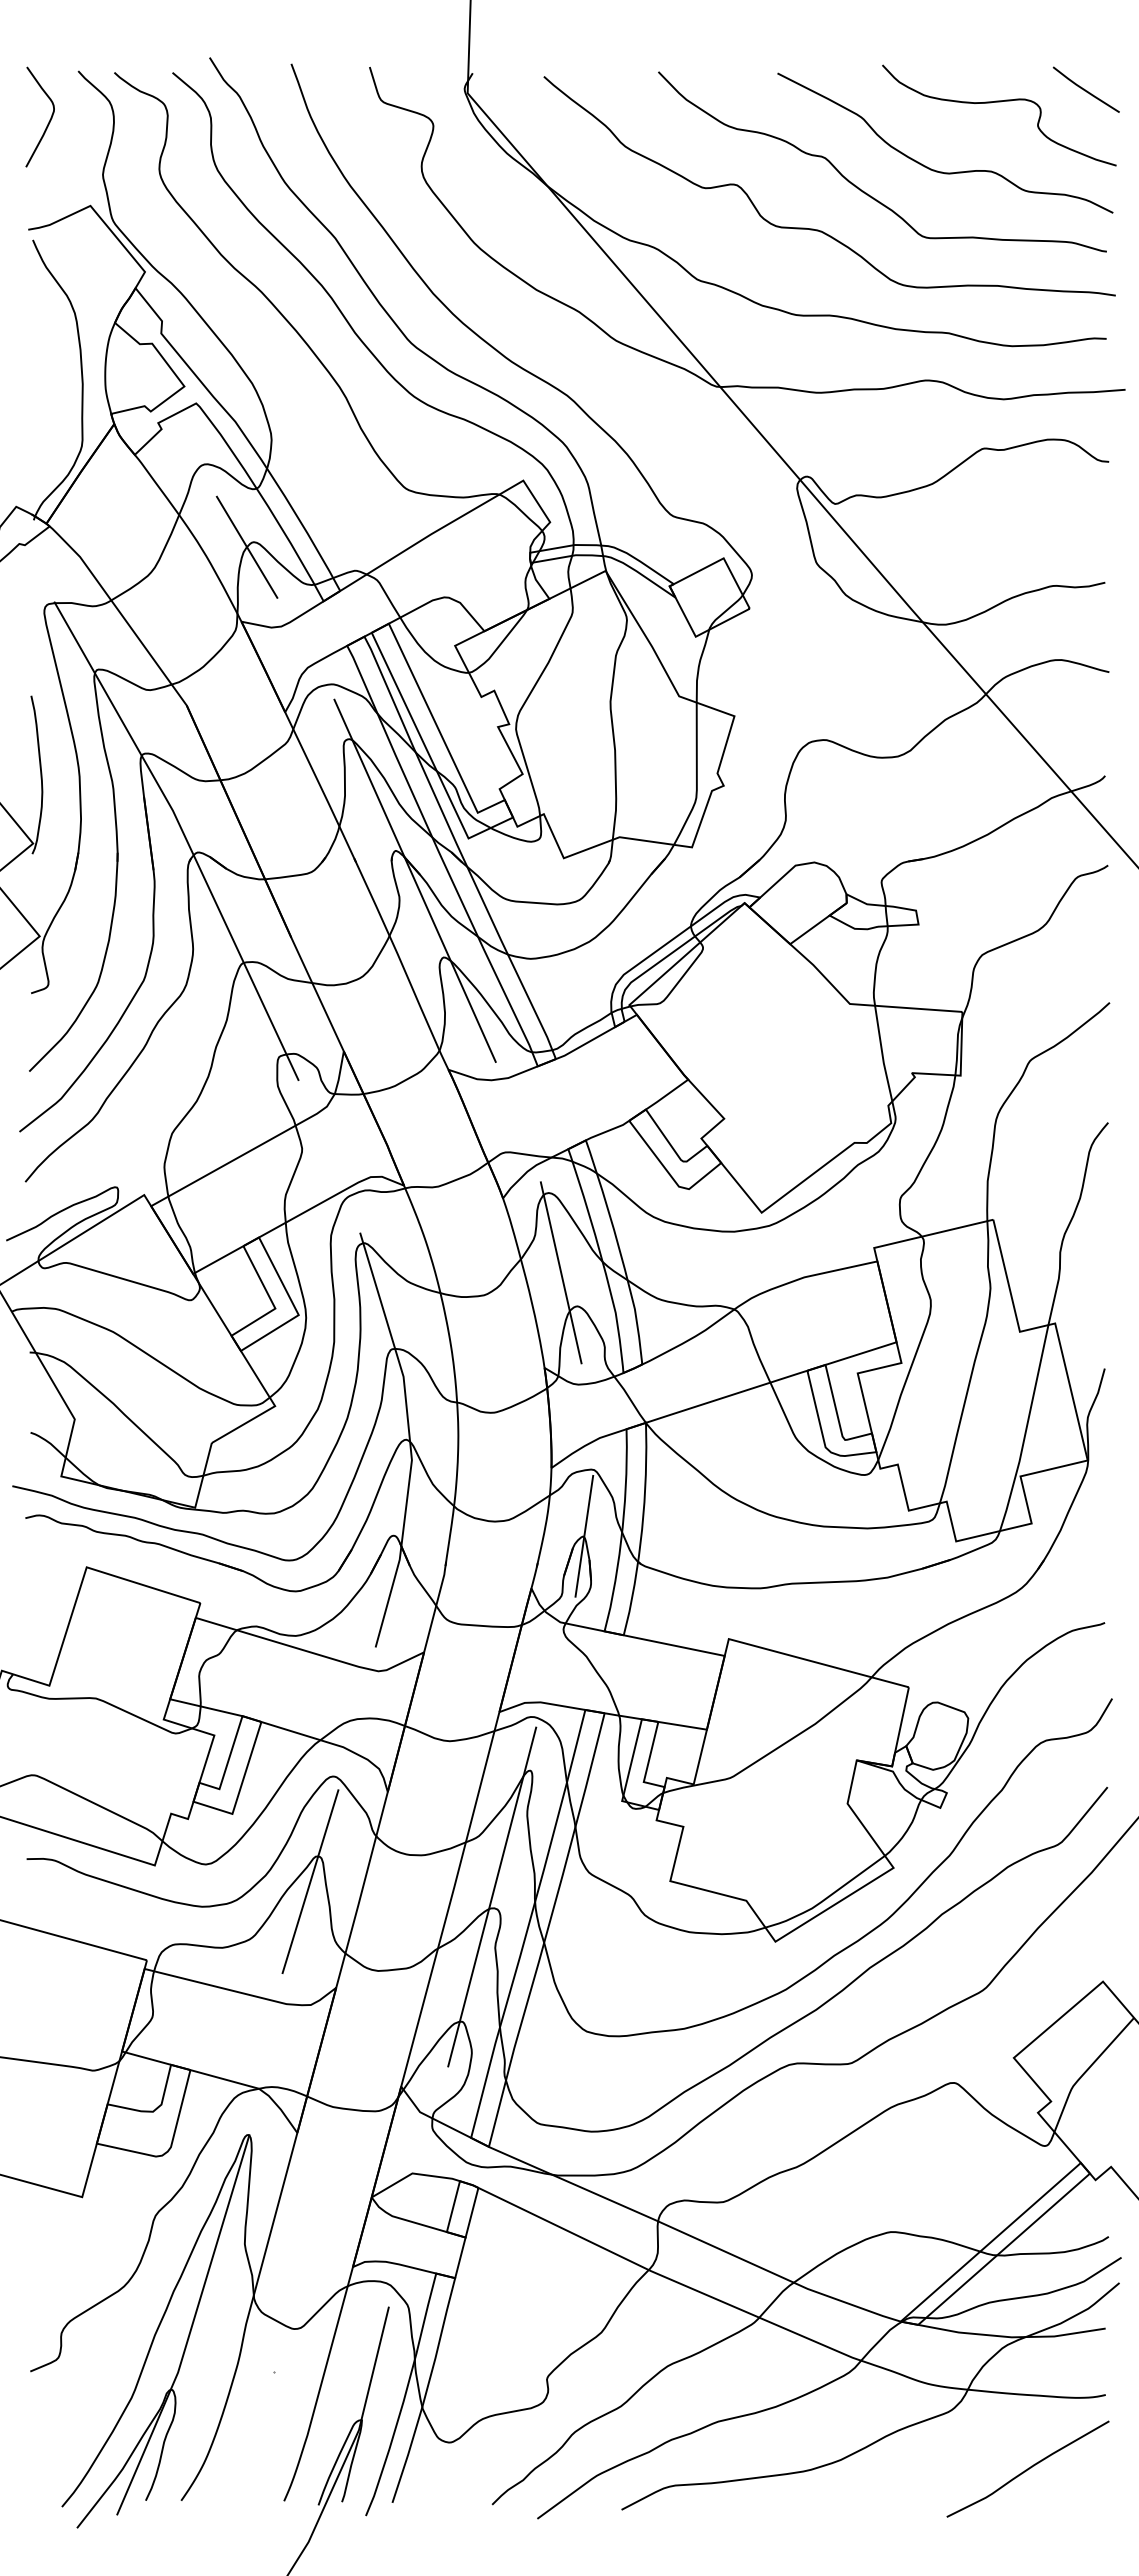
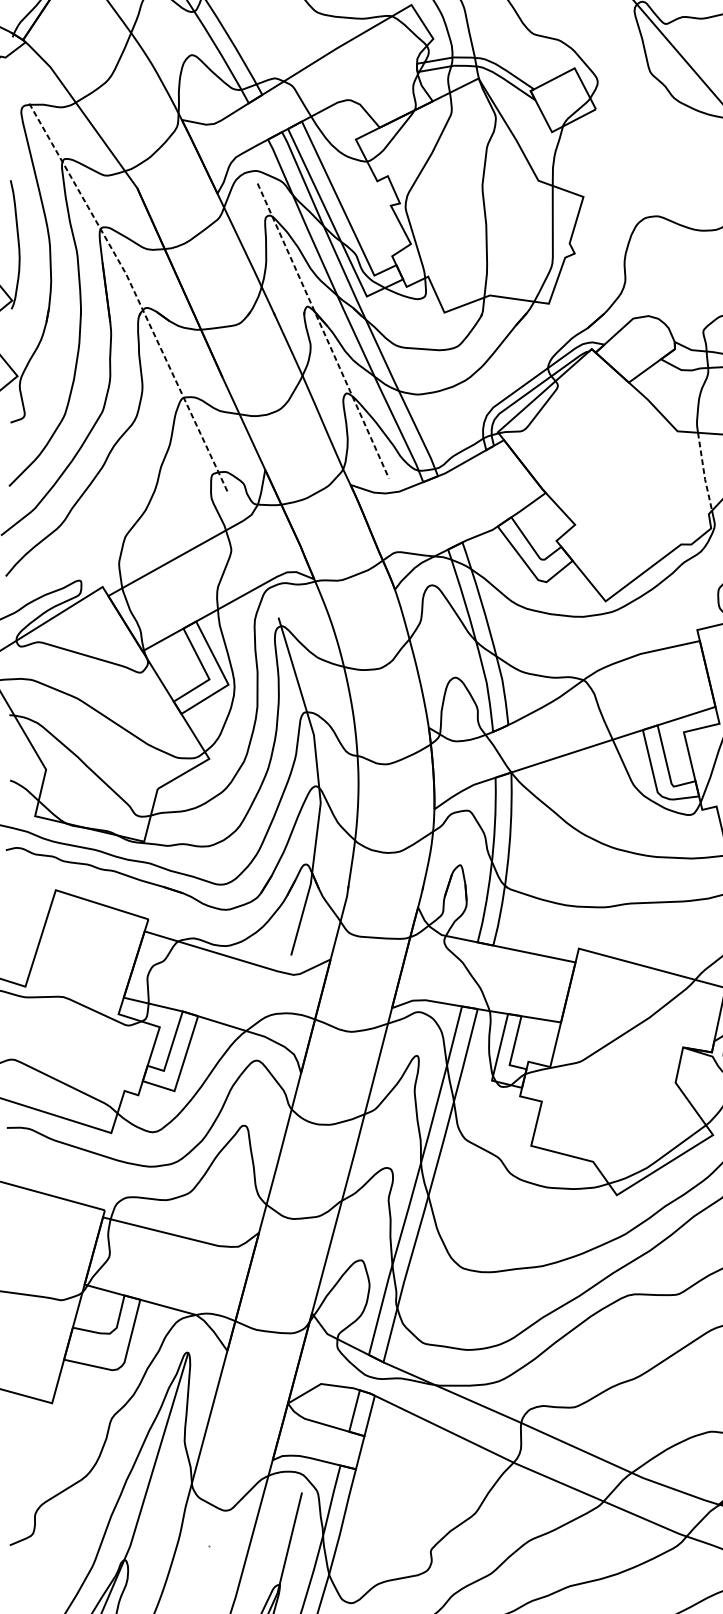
line: (246, 546) -> (185, 58), removed
line: (184, 836) -> (135, 294), solid -> dashed
line: (415, 881) -> (323, 331), solid -> dashed
line: (882, 1054) -> (704, 472), solid -> dashed
line: (560, 1272) -> (441, 650), removed
line: (584, 1535) -> (461, 864), removed
line: (310, 1881) -> (238, 1146), removed
line: (492, 1896) -> (386, 1158), removed

